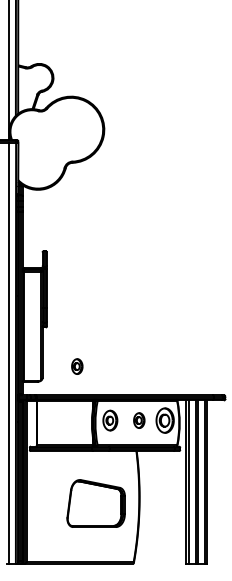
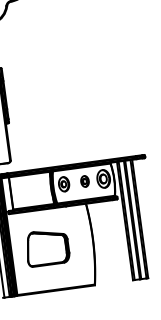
part: (77, 366) -> (35, 148), removed
part: (95, 503) -> (46, 247), moved

